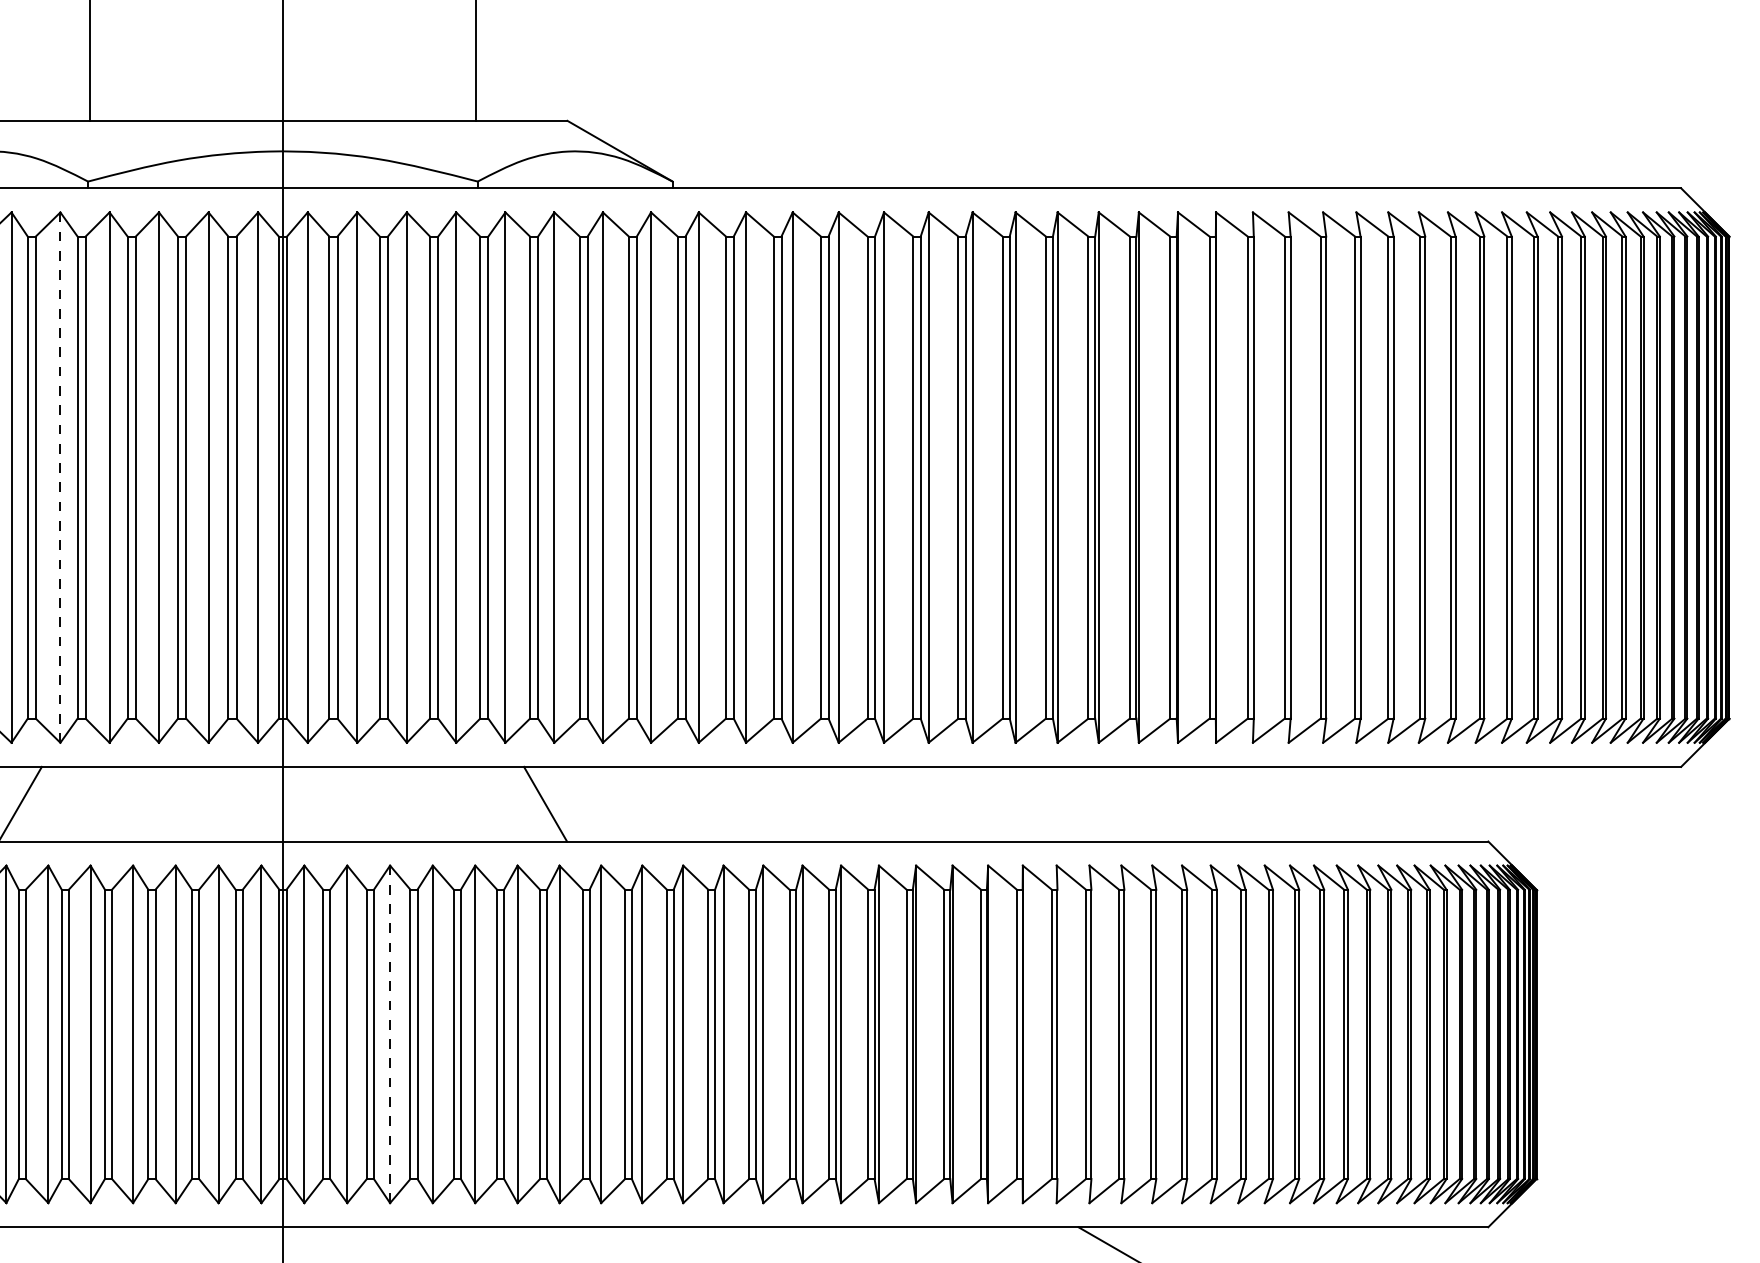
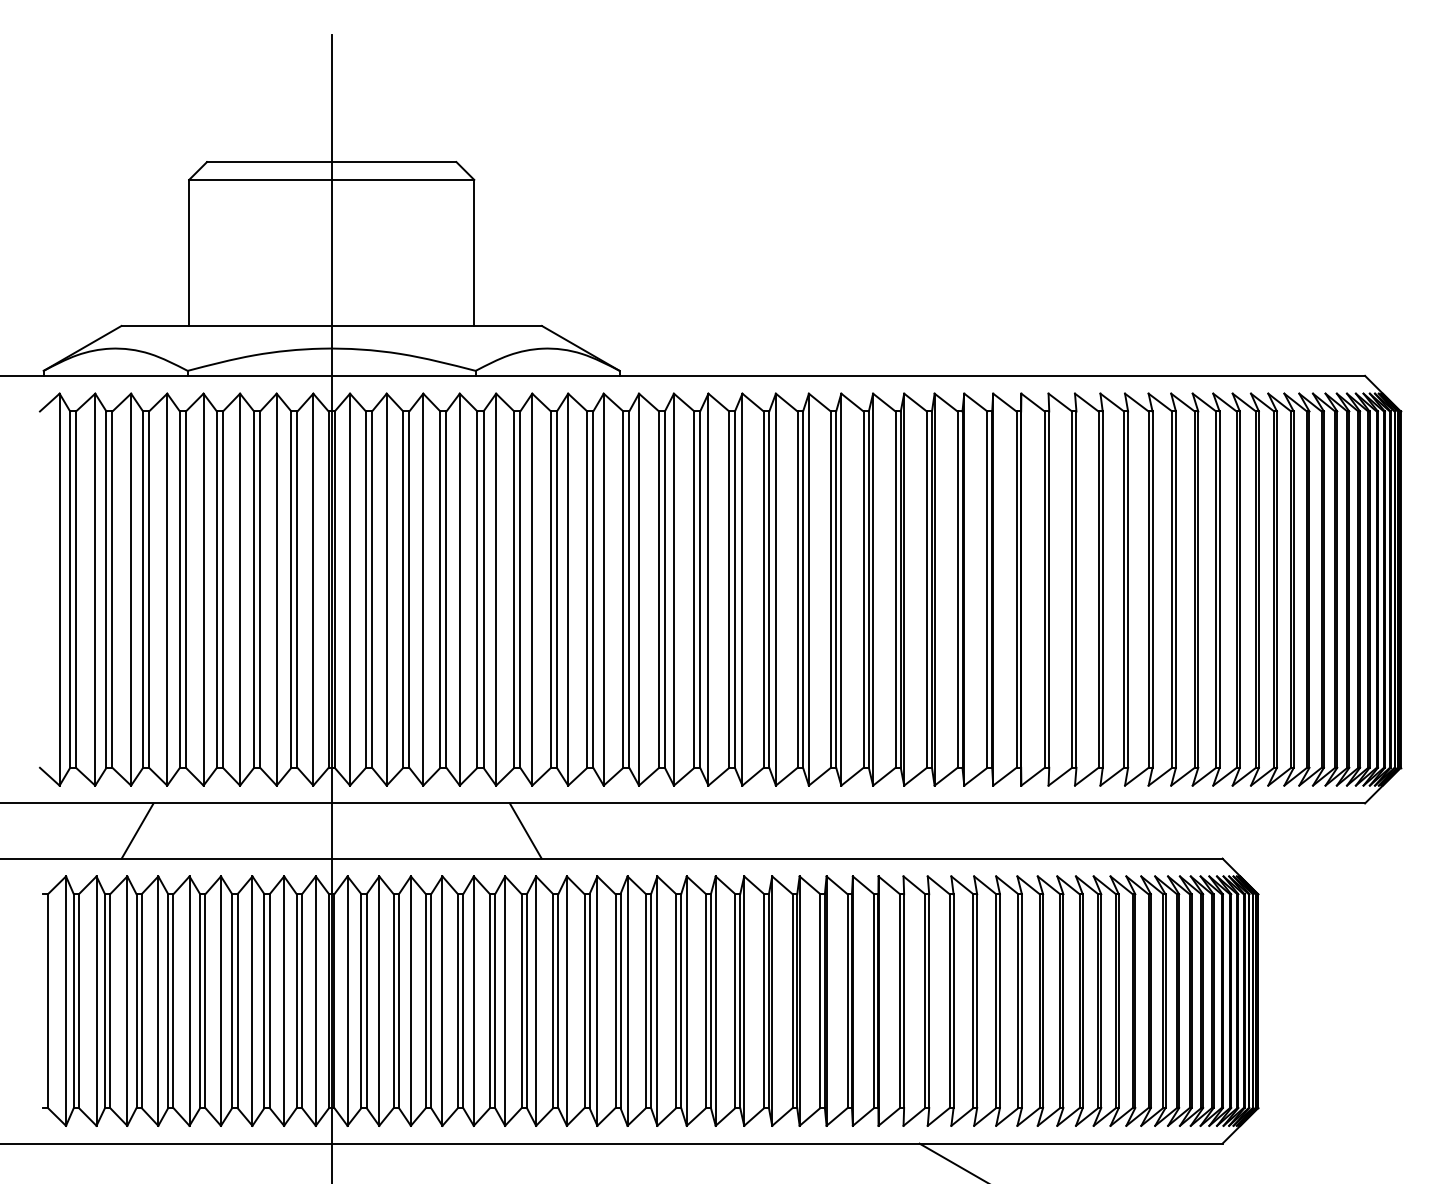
line: (60, 477) -> (167, 589), dashed -> solid
line: (389, 1034) -> (410, 1001), dashed -> solid

